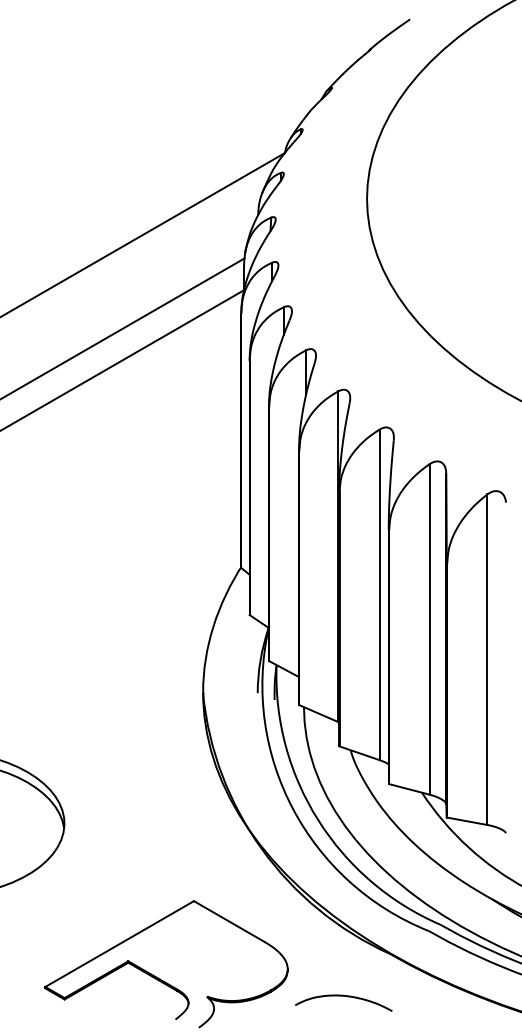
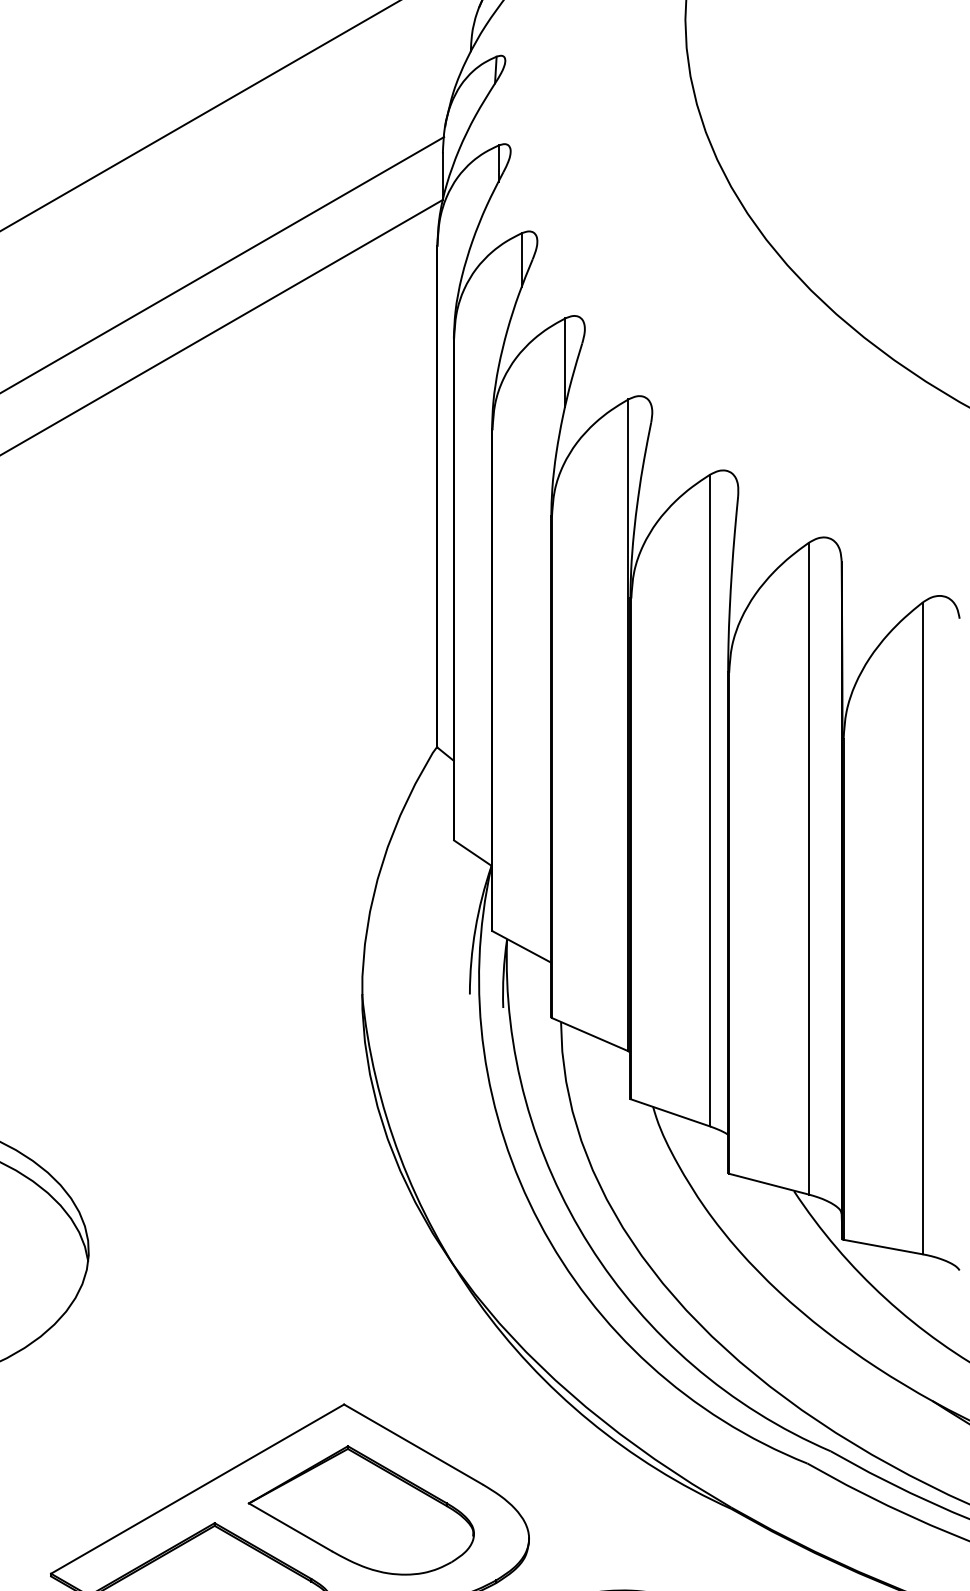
part: (202, 954) -> (360, 1509), added

